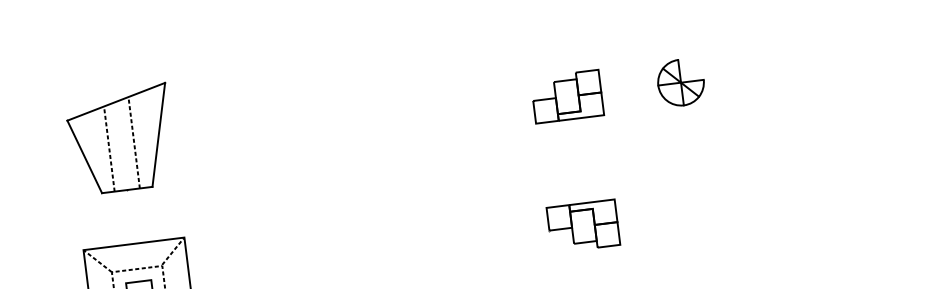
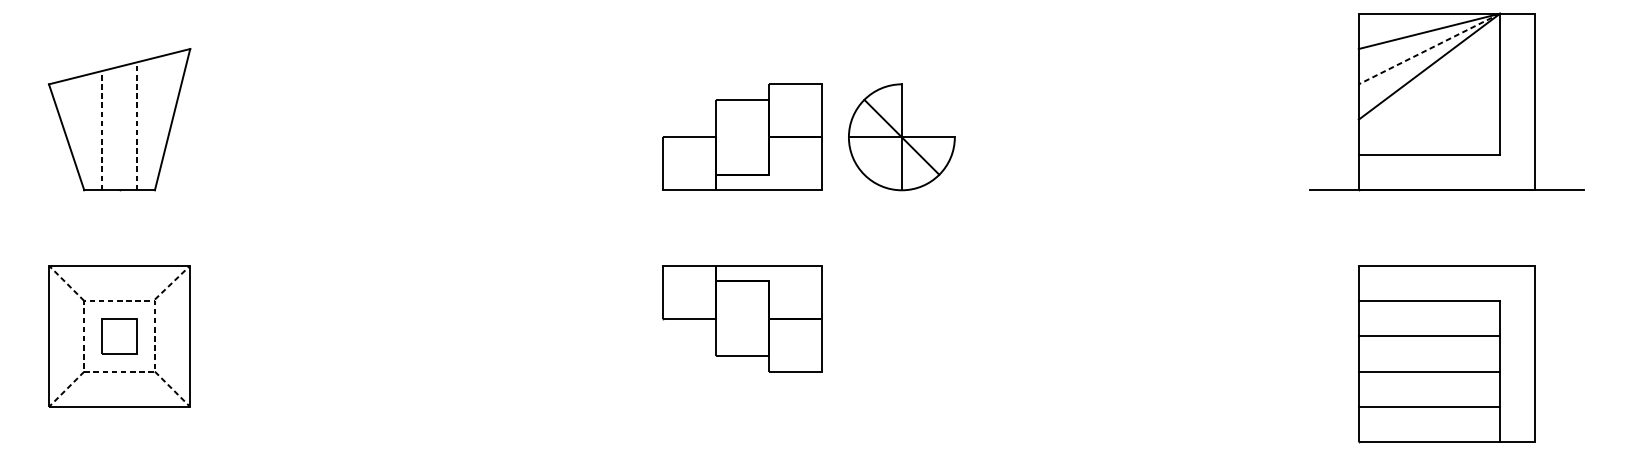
part: (680, 82) -> (901, 137), size x1.67
part: (567, 96) -> (742, 136), size x1.67
part: (583, 226) -> (742, 318), size x1.67

